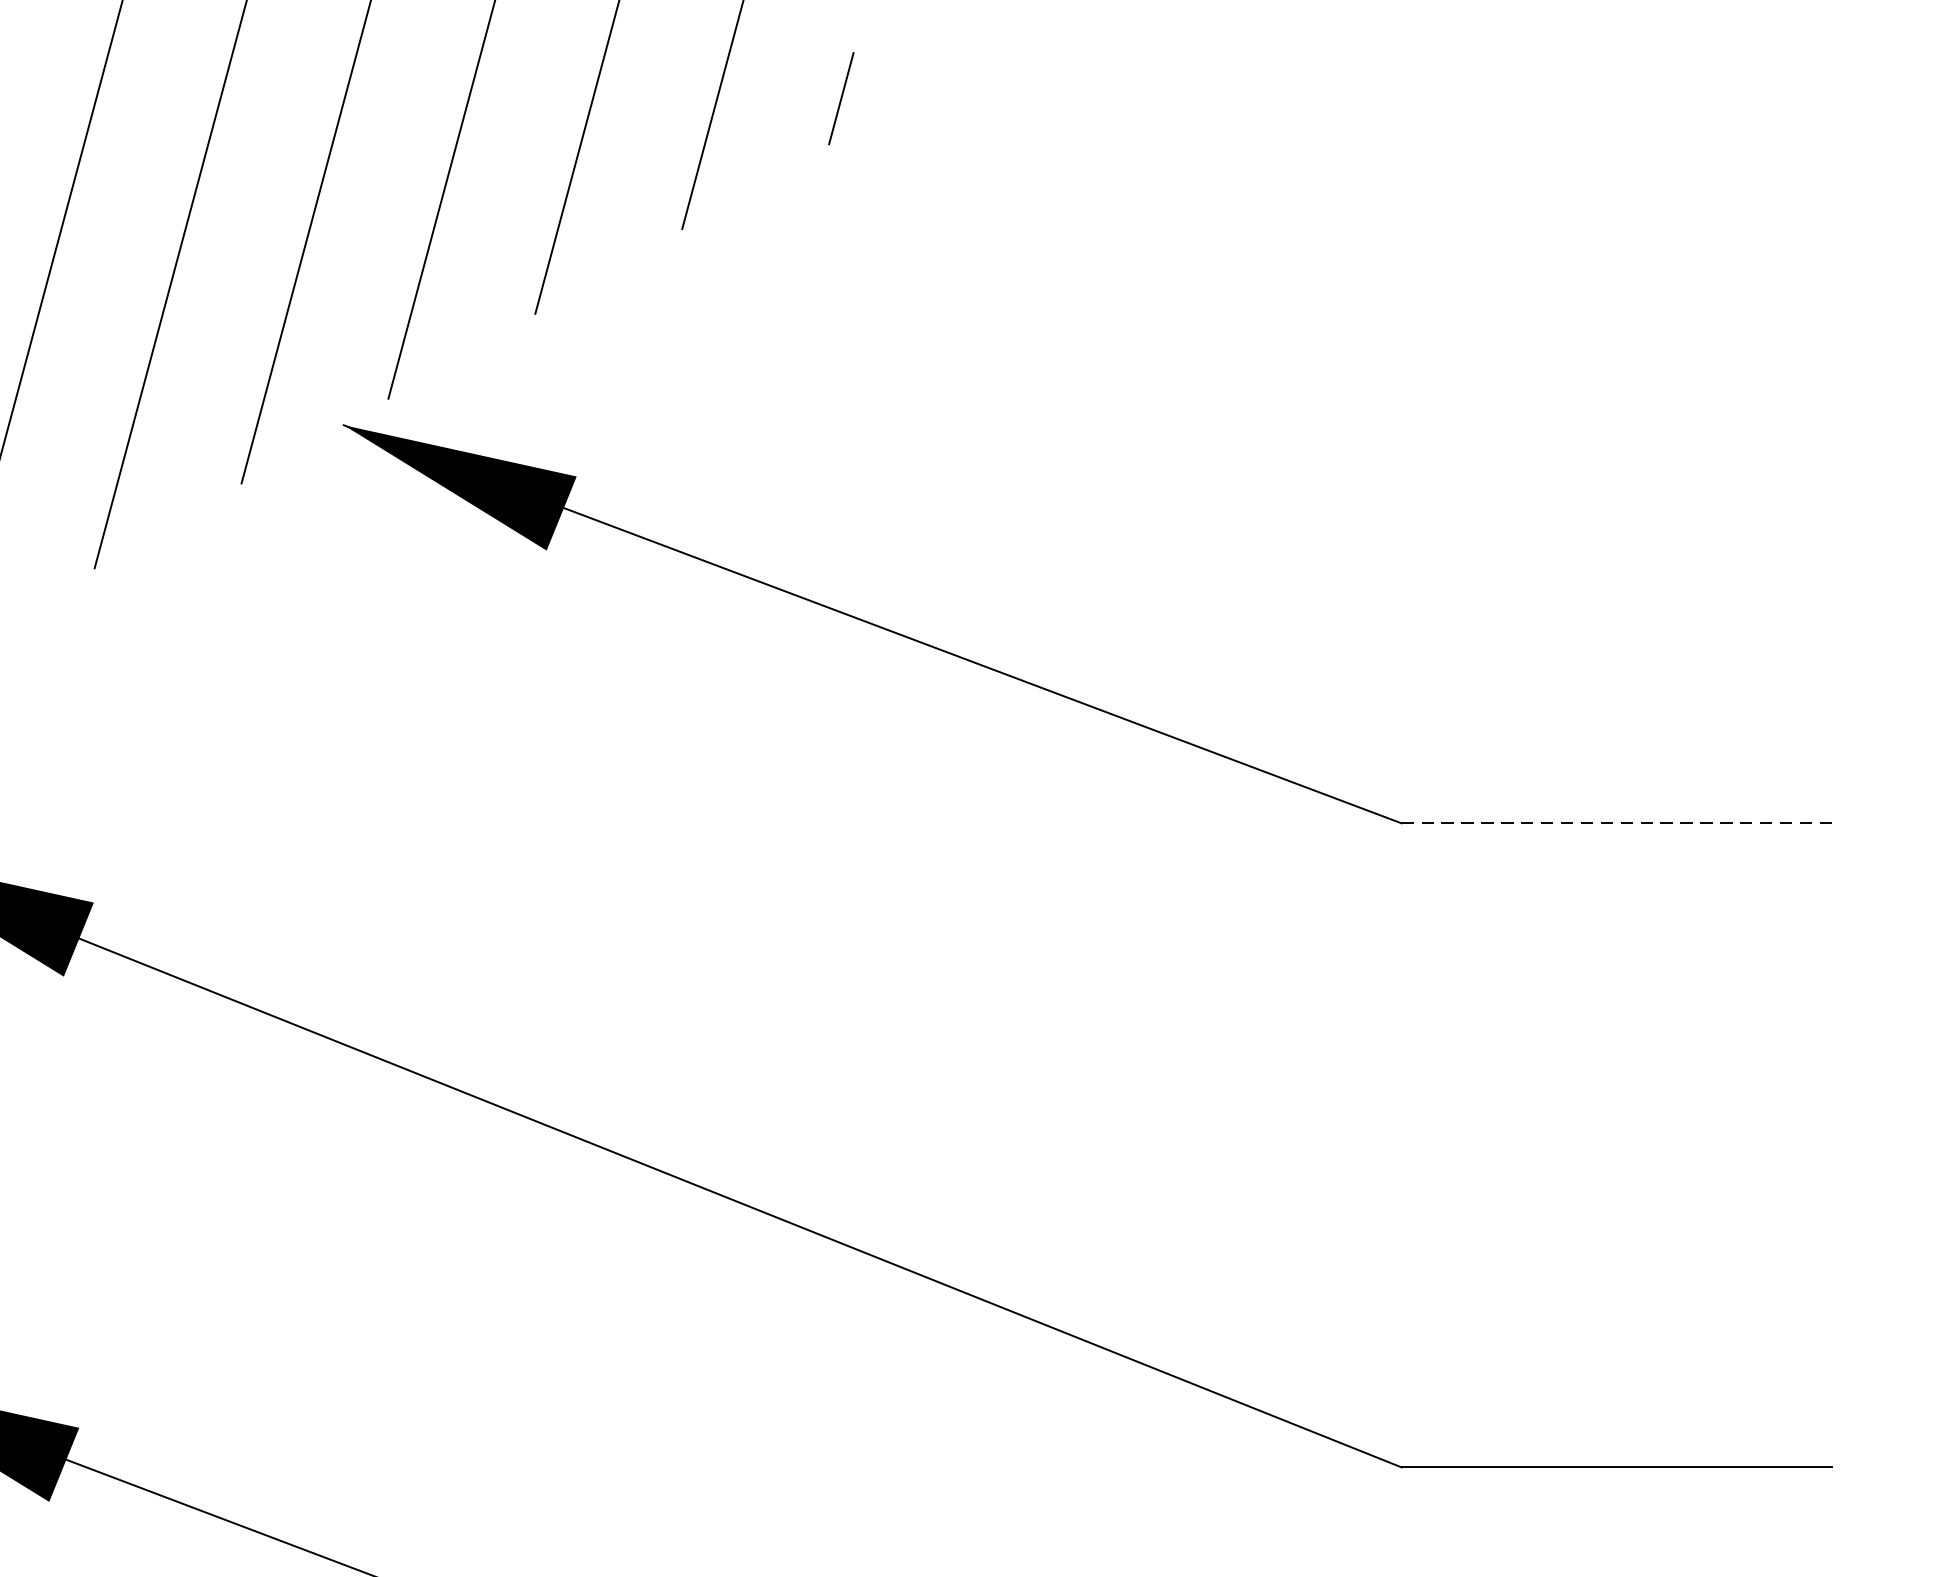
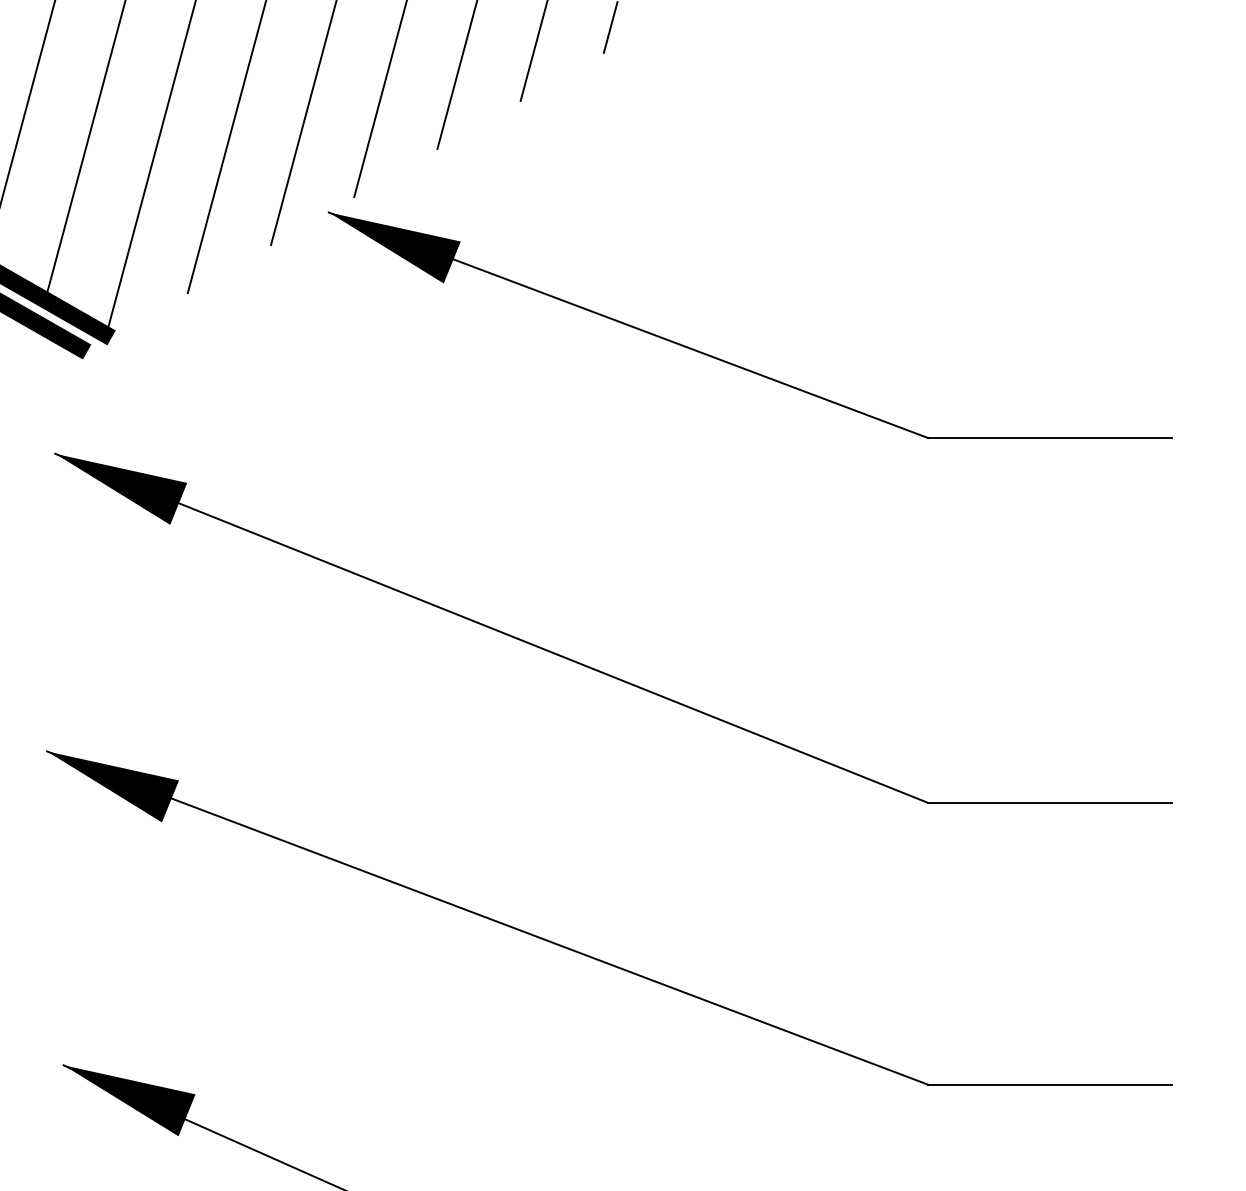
line: (1617, 824) -> (1050, 438), dashed -> solid

